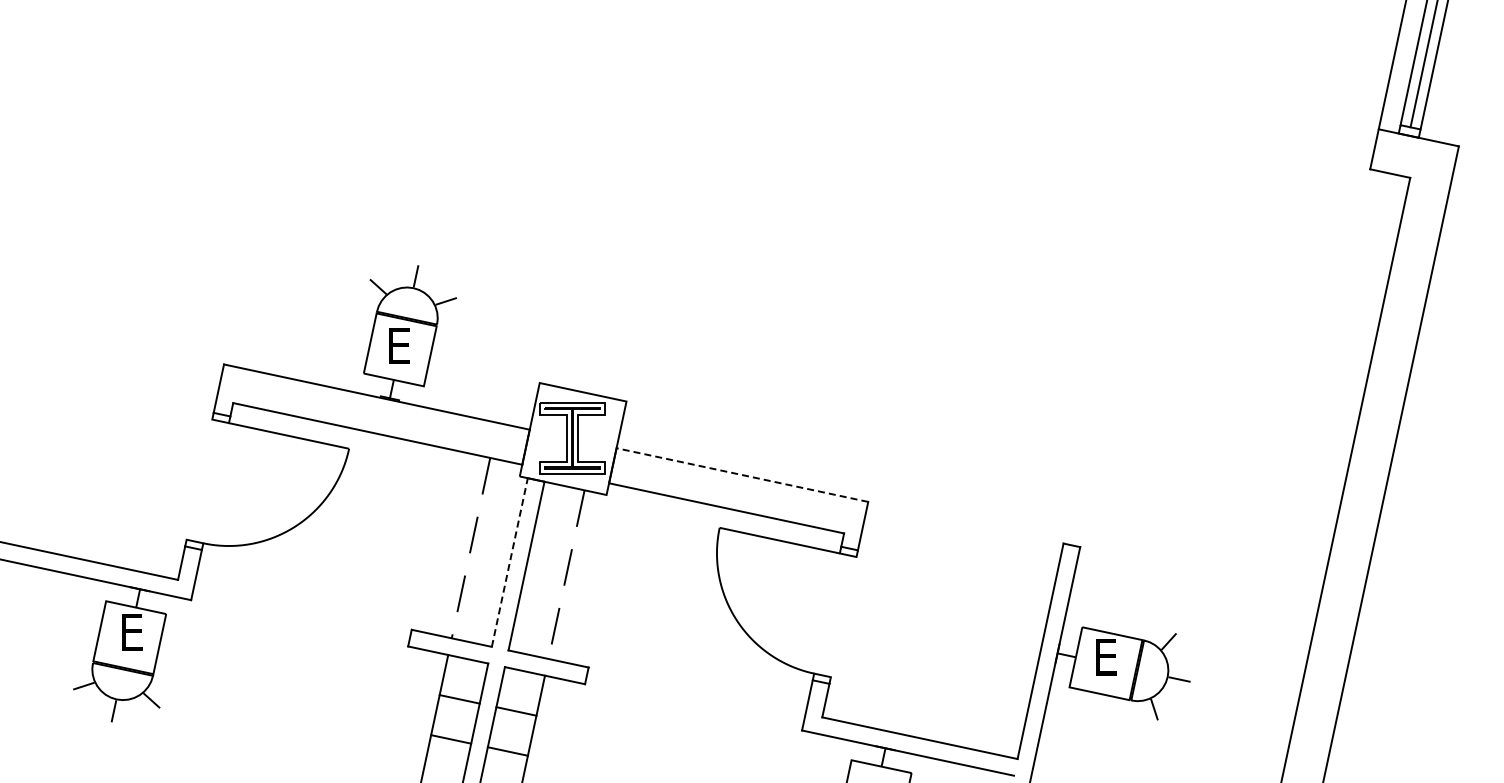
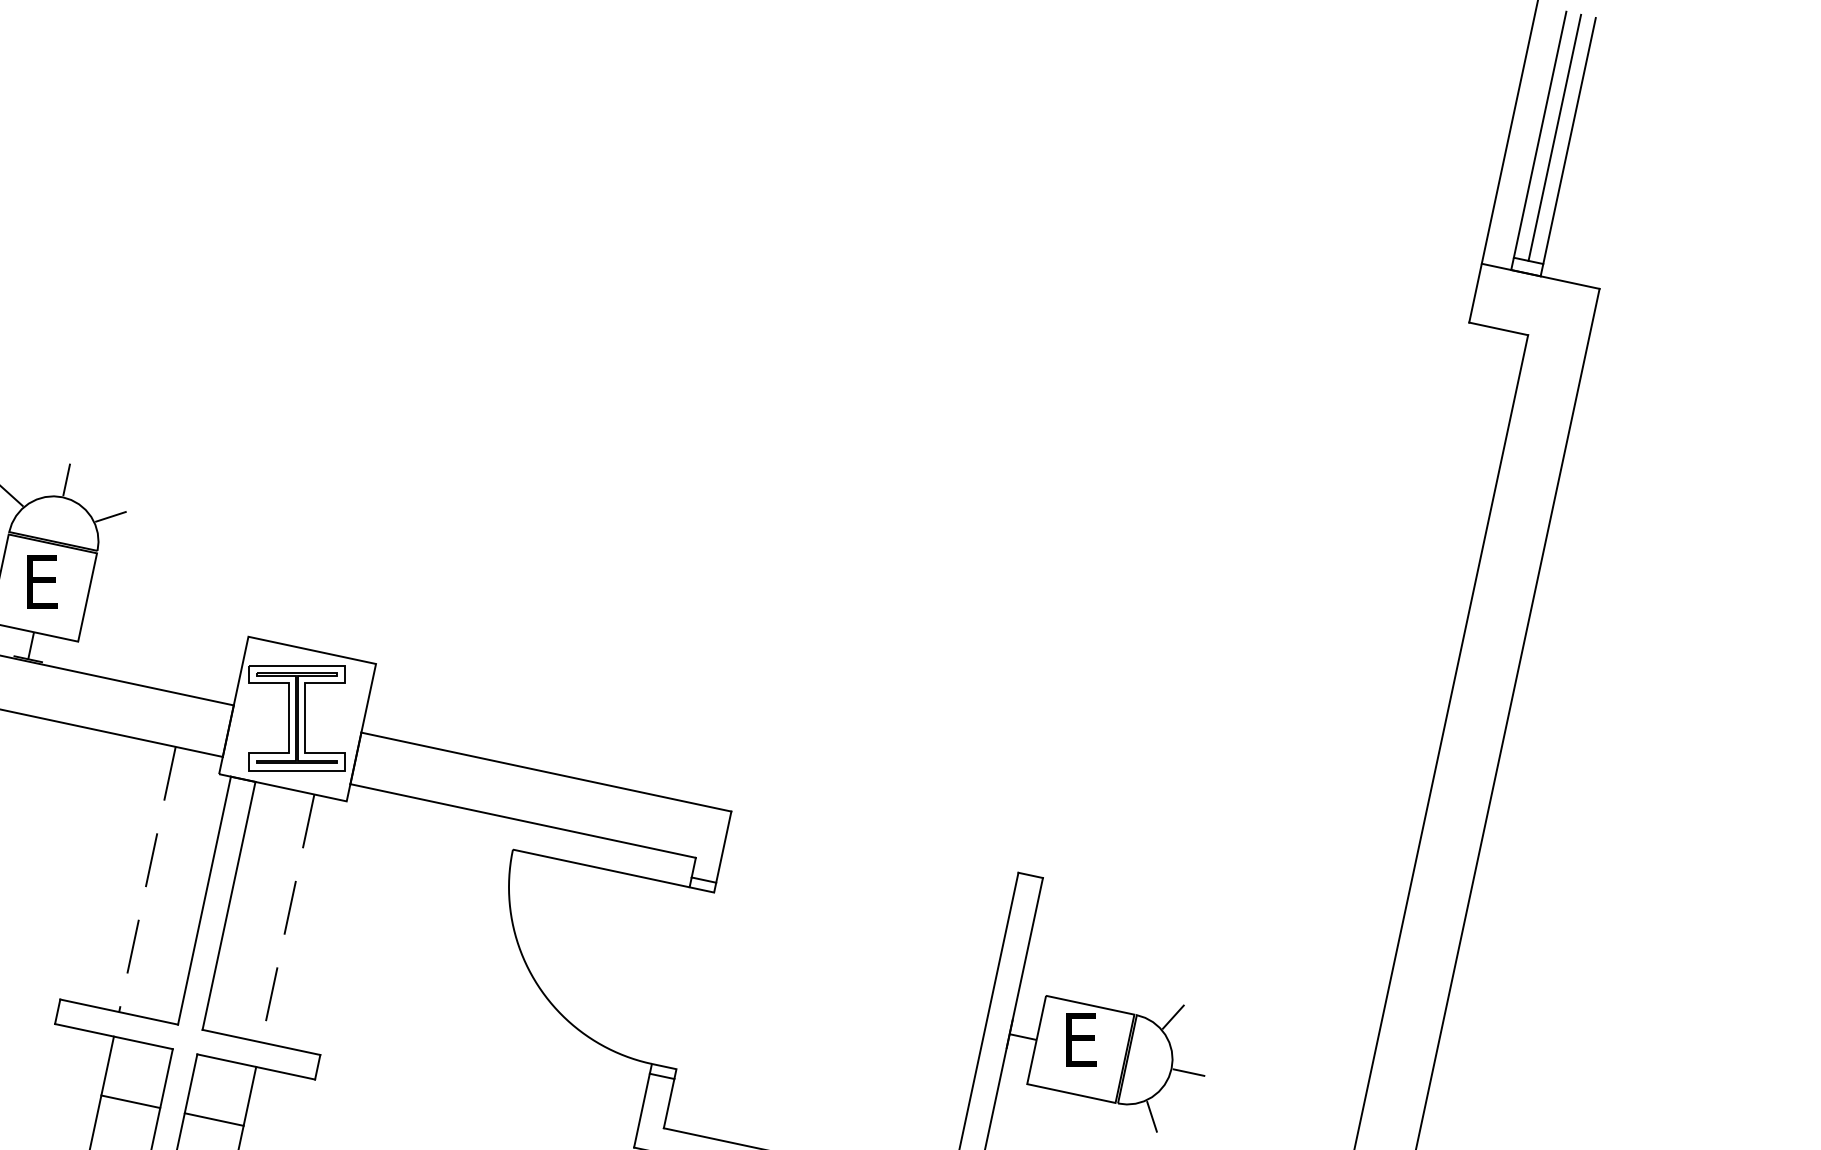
line: (742, 475) -> (546, 772), dashed -> solid
line: (509, 562) -> (204, 900), dashed -> solid

